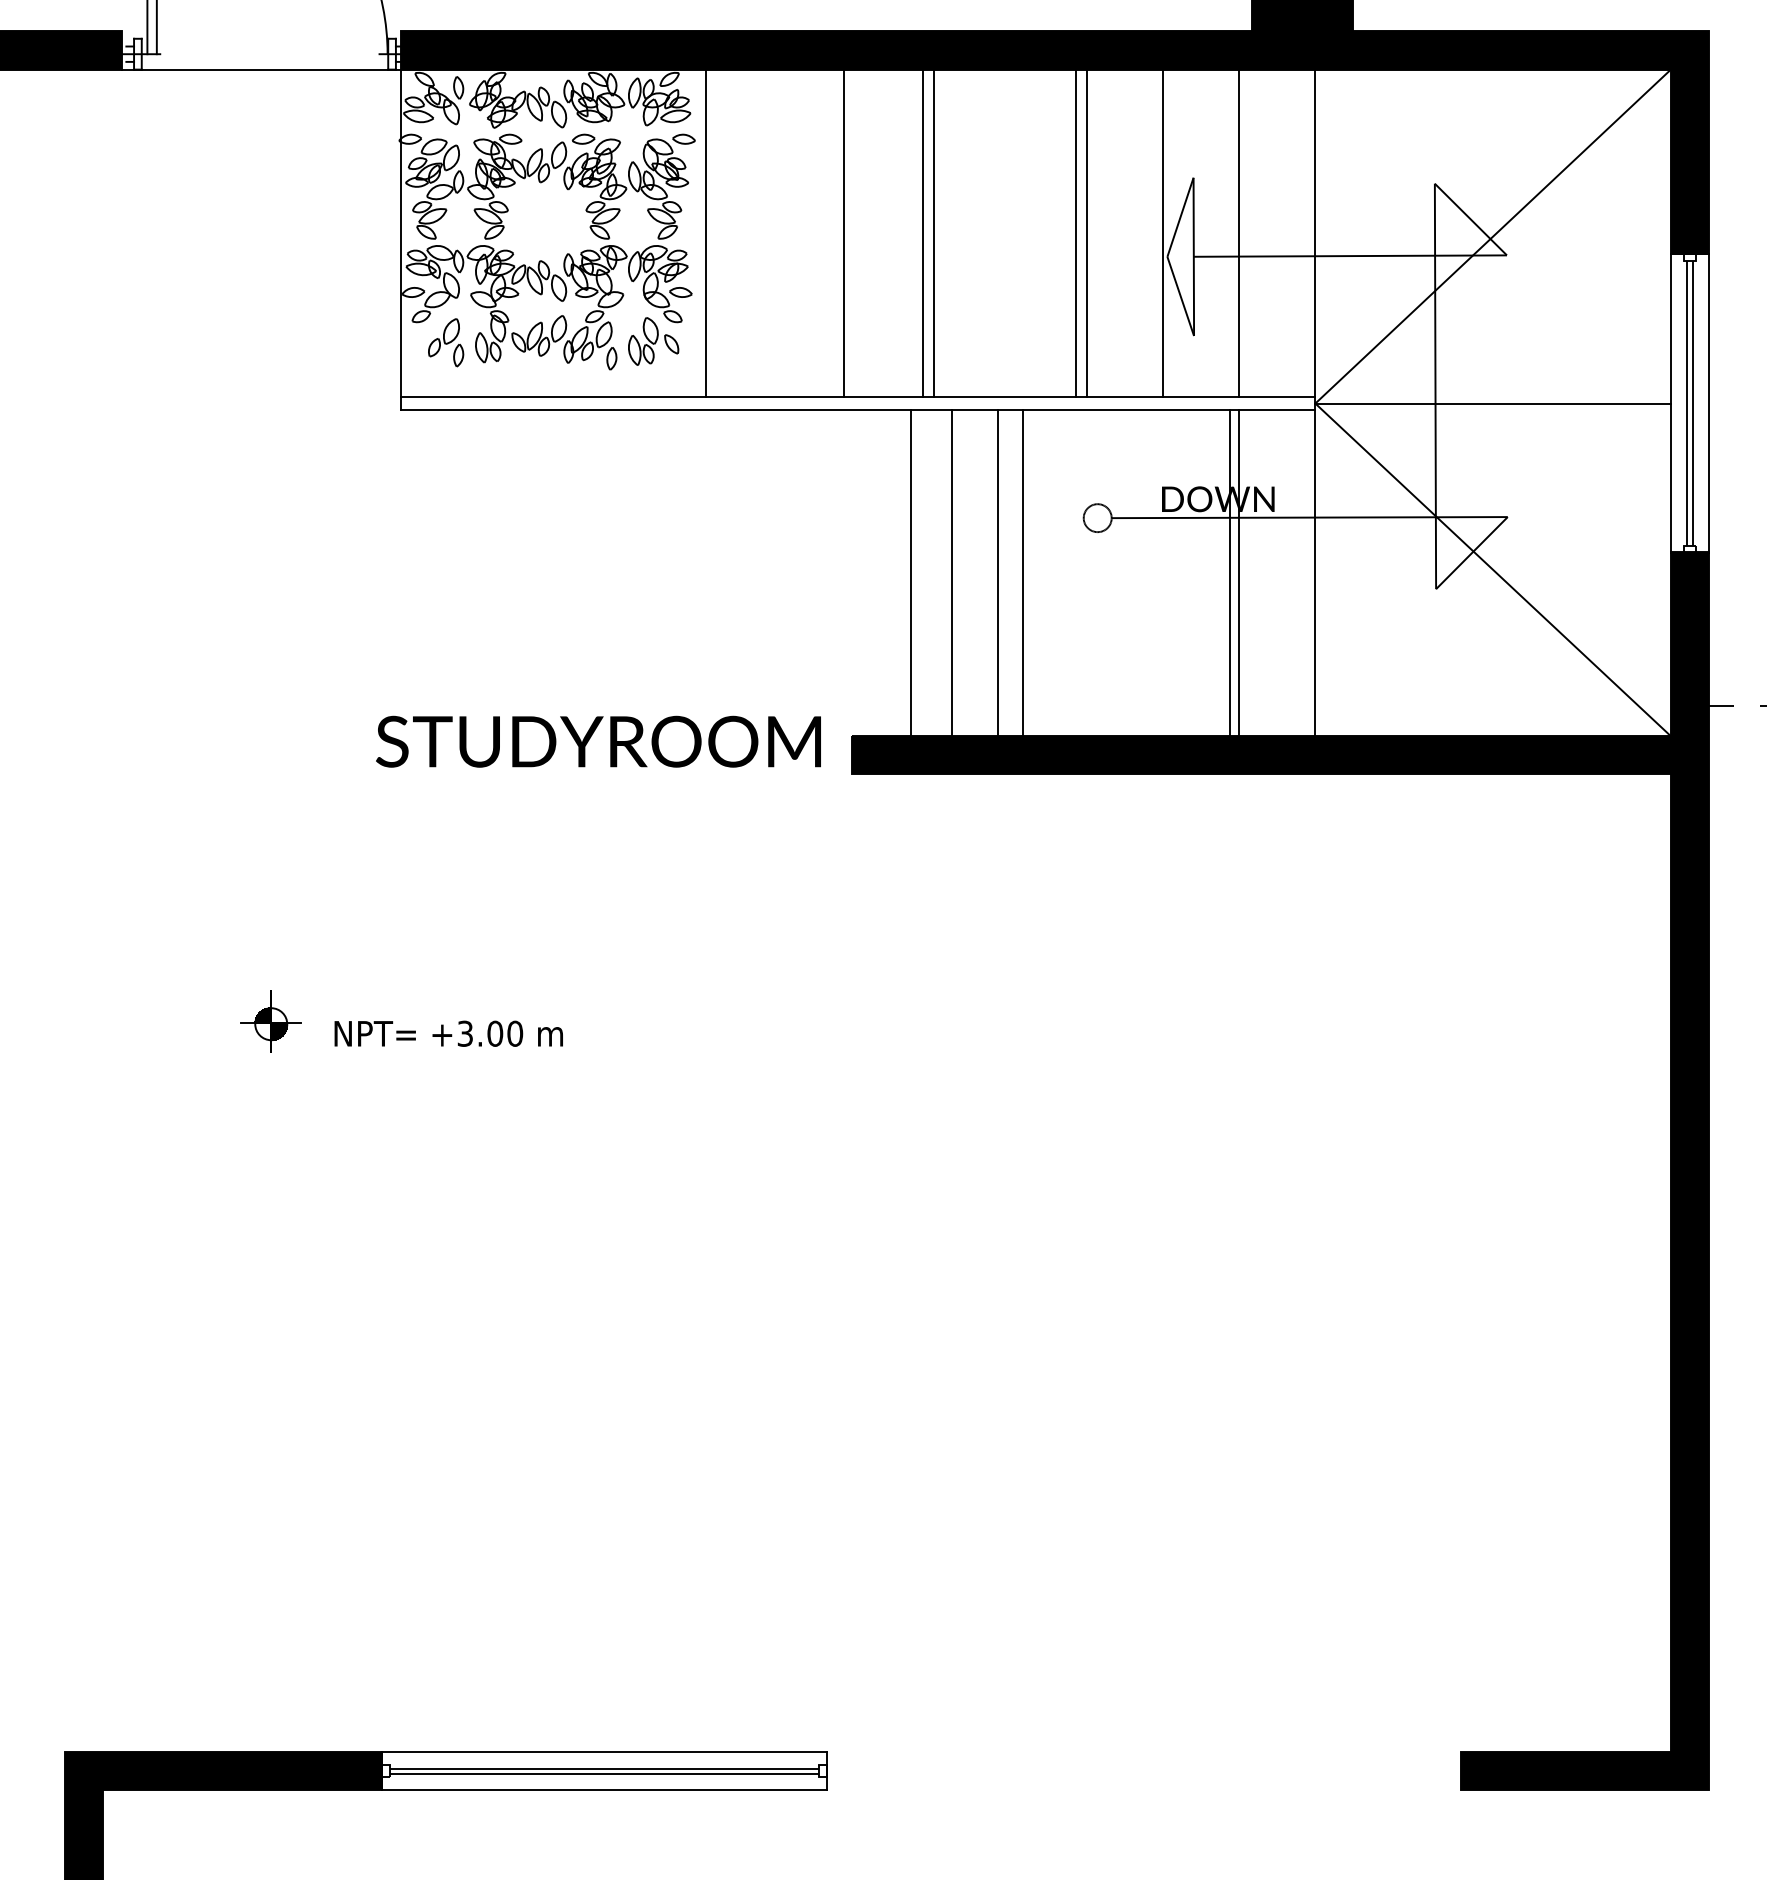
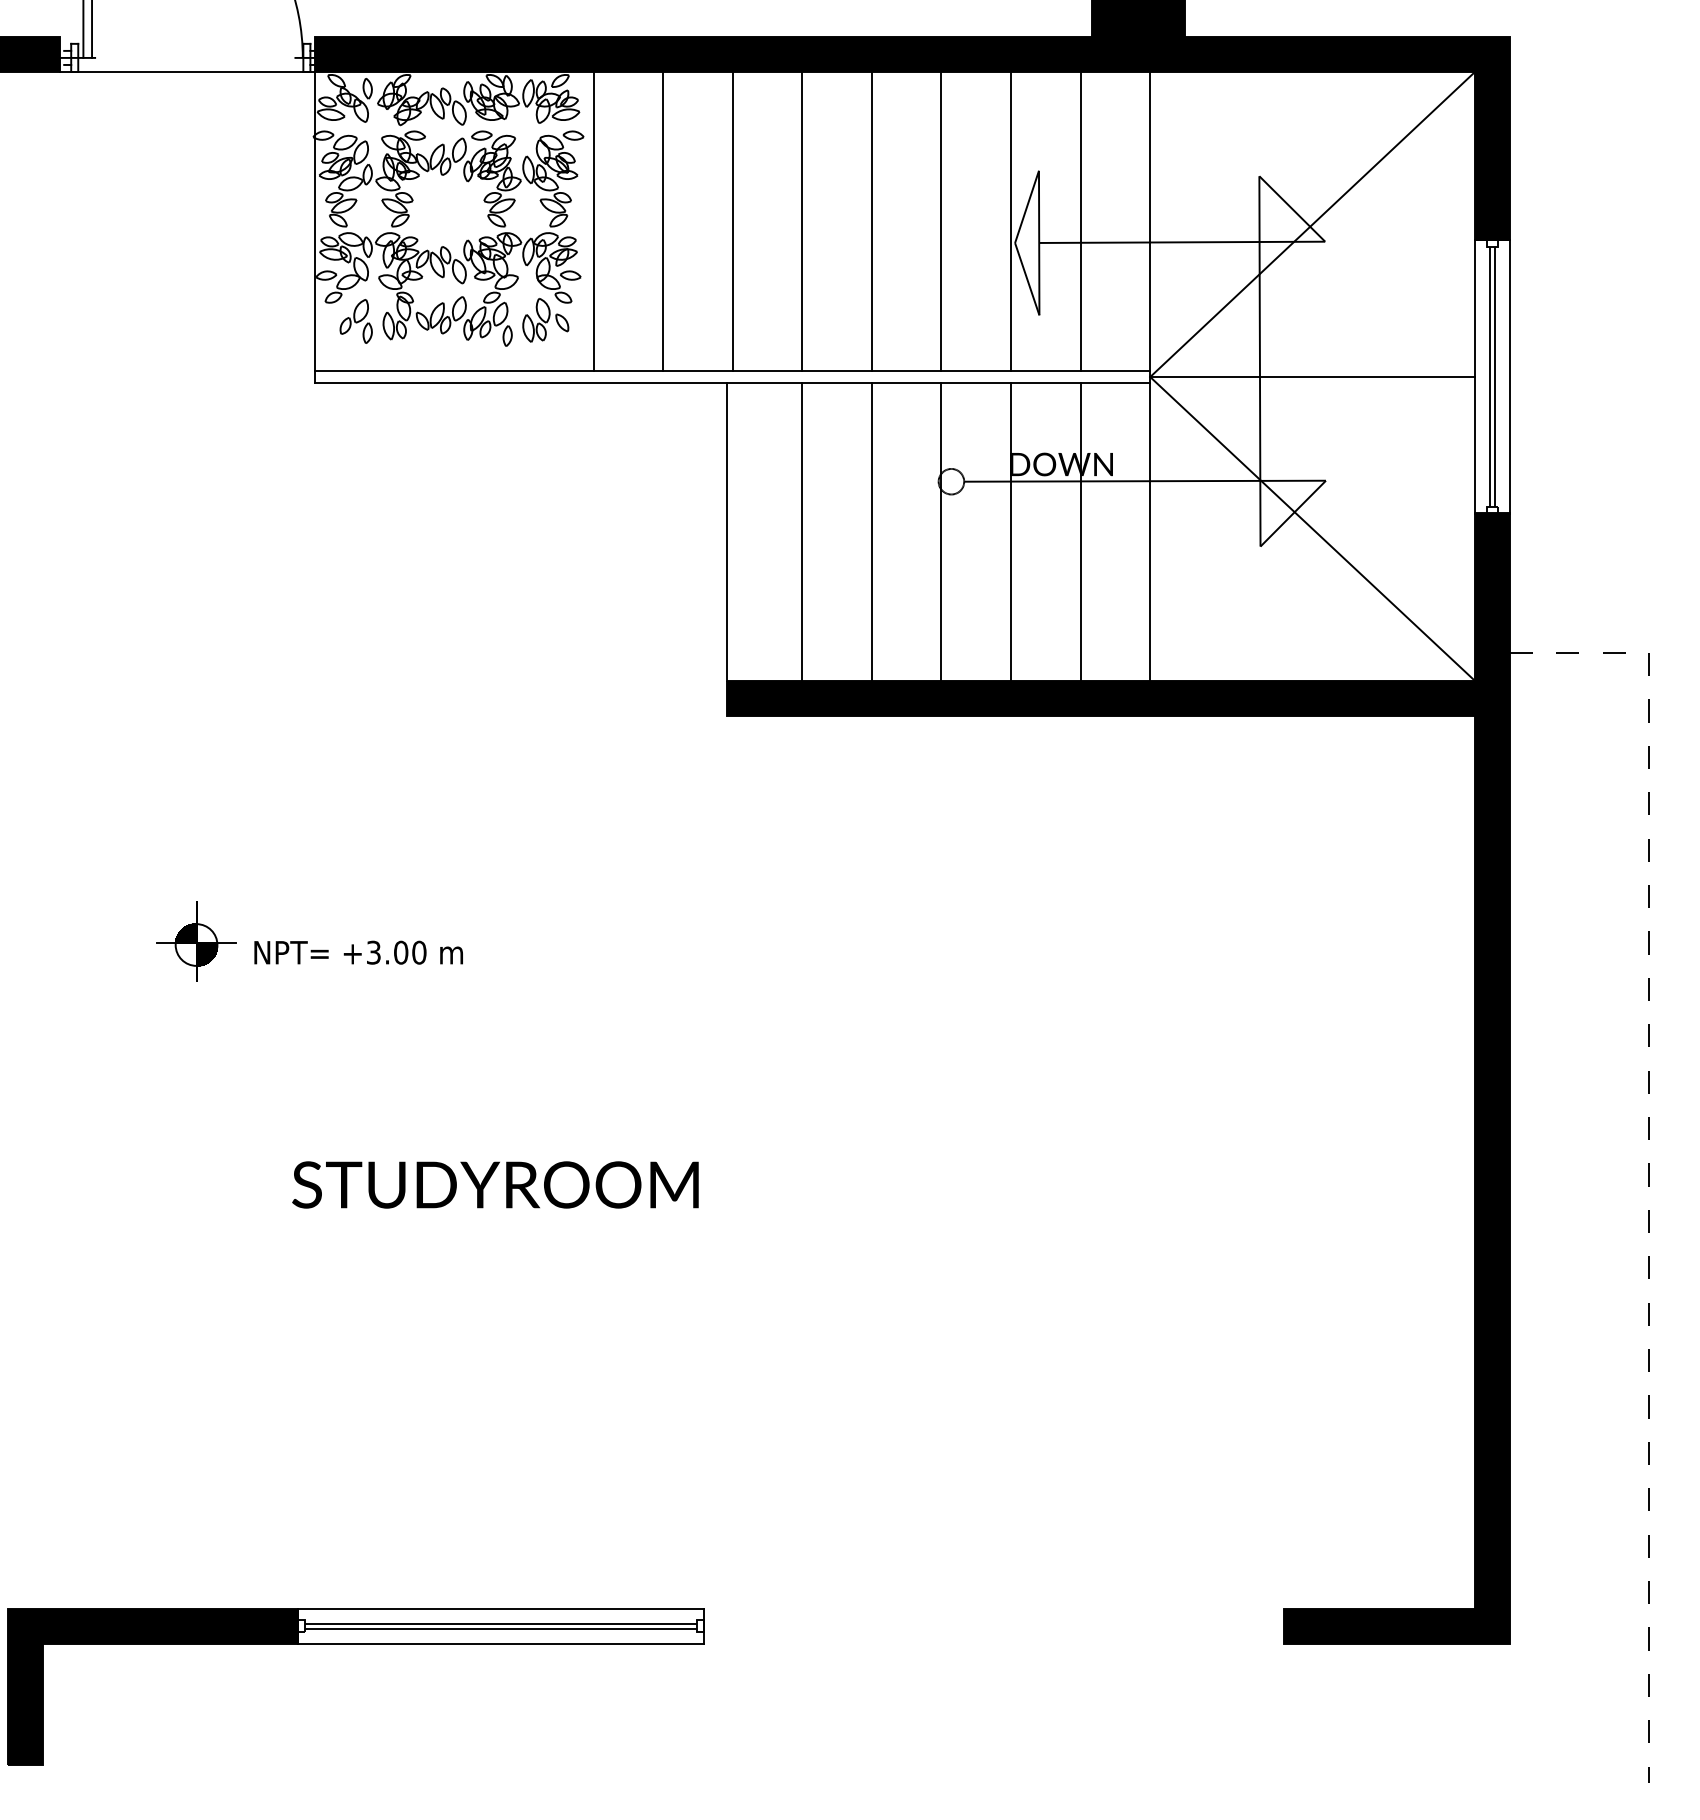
line: (844, 233) -> (663, 221), moved
line: (922, 233) -> (732, 221), moved
line: (1075, 233) -> (871, 221), moved
line: (910, 572) -> (726, 531), moved
line: (951, 572) -> (871, 531), moved
line: (998, 572) -> (802, 531), moved
line: (1023, 572) -> (941, 531), moved
line: (1230, 572) -> (1011, 531), moved
text: (598, 741) -> (495, 1184), moved
part: (271, 1021) -> (196, 941), size x1.43

